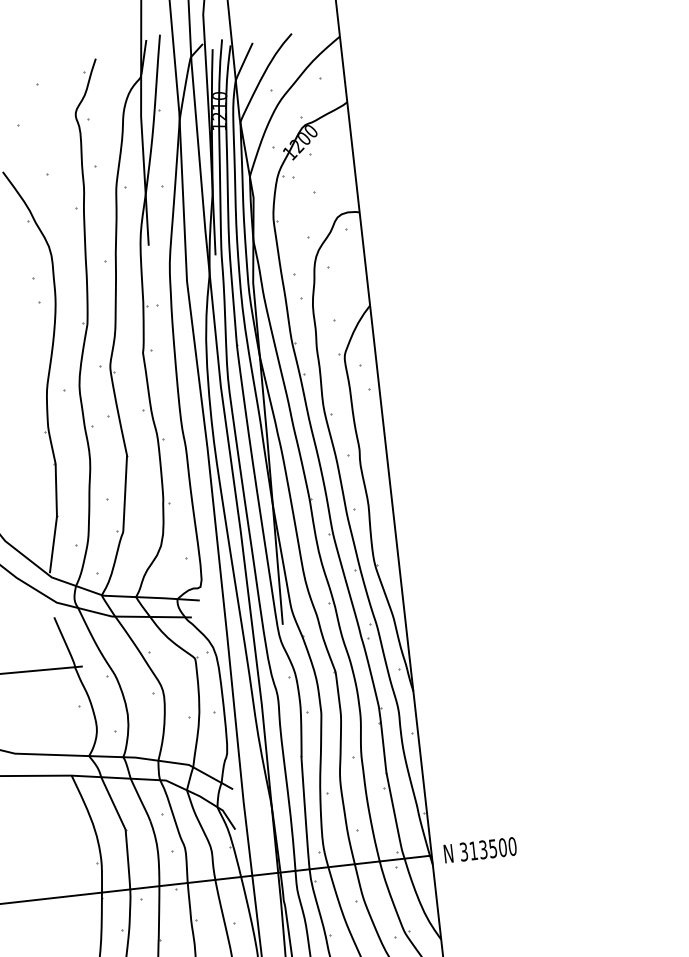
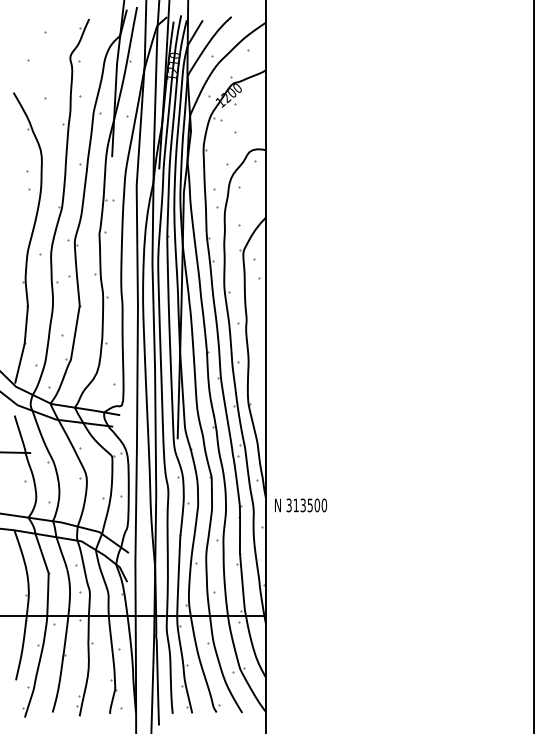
text: (481, 850) -> (301, 505), moved

